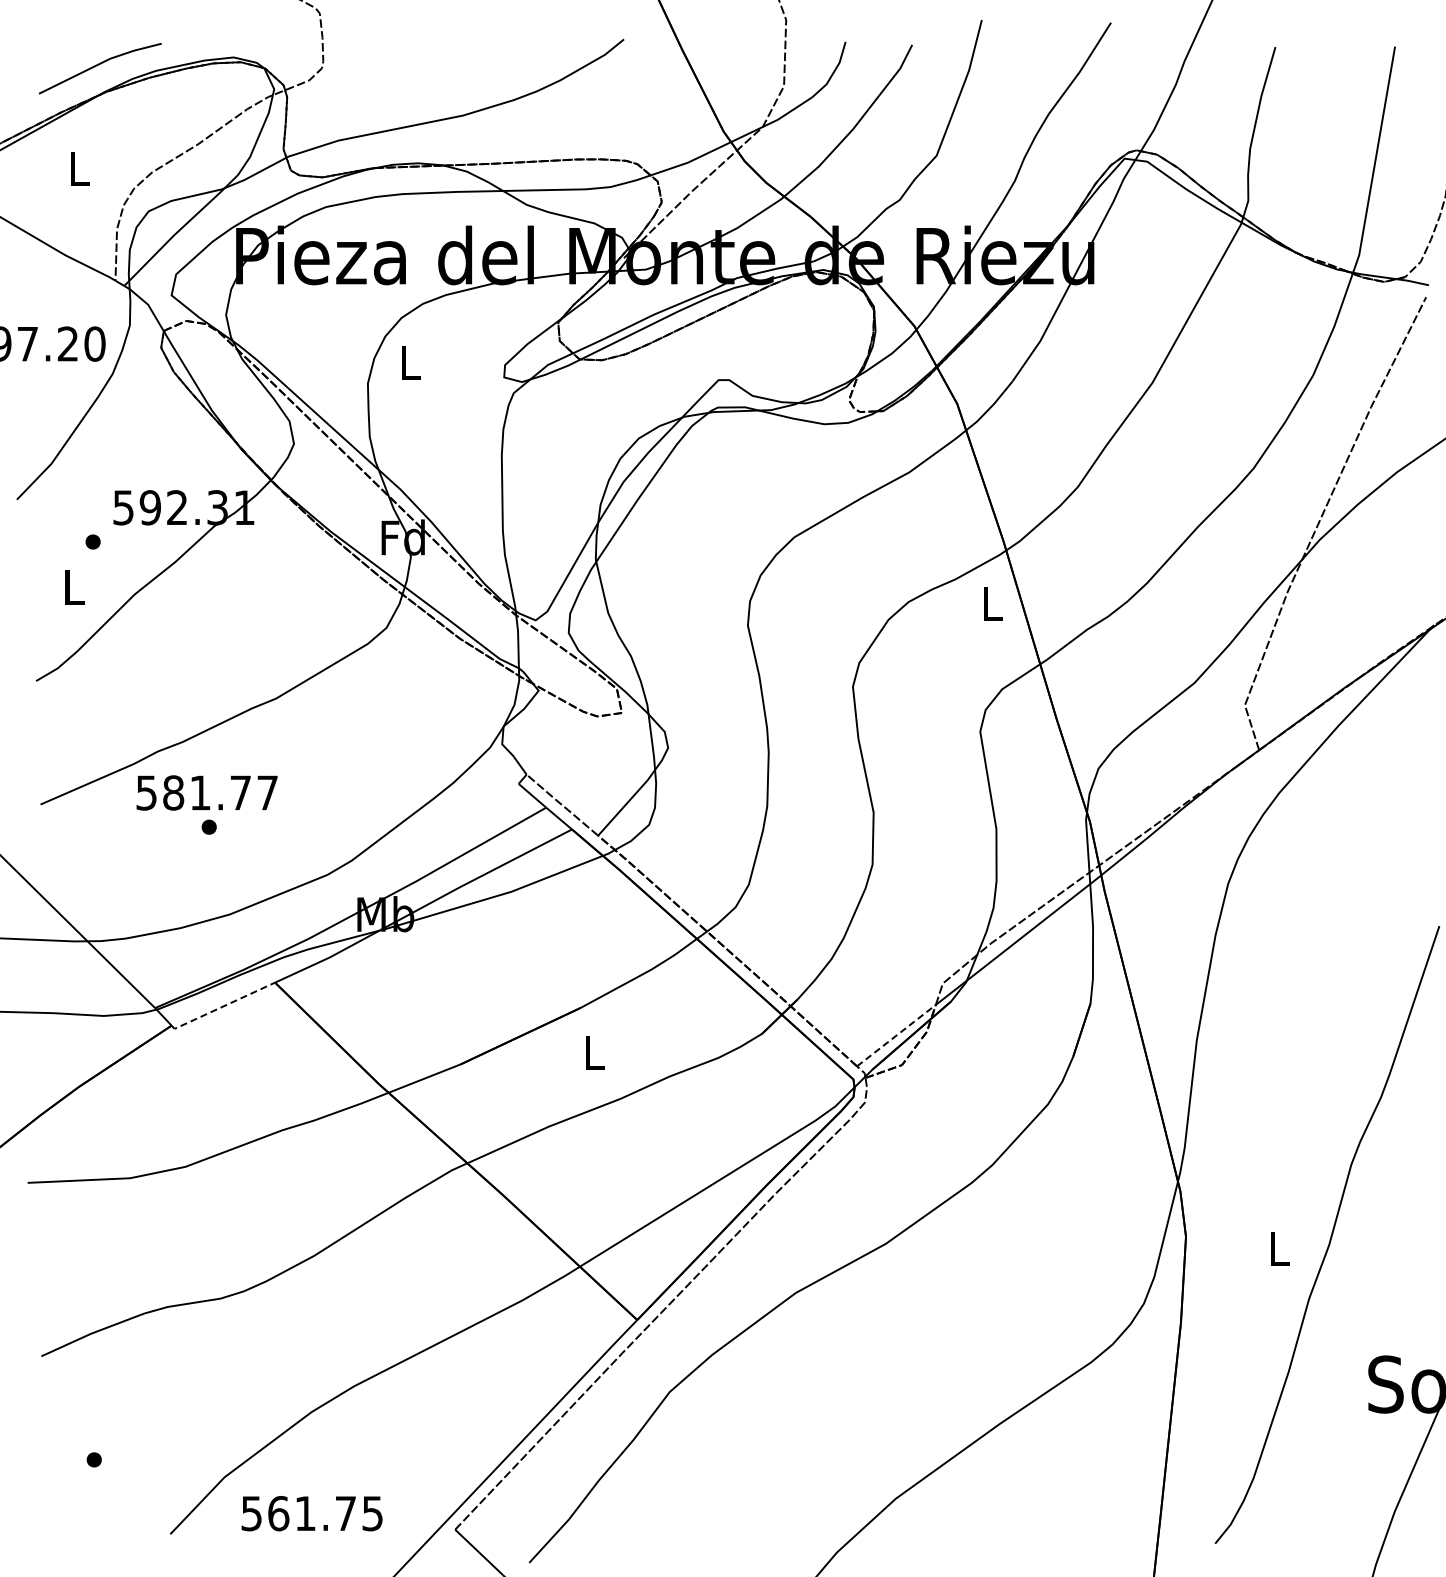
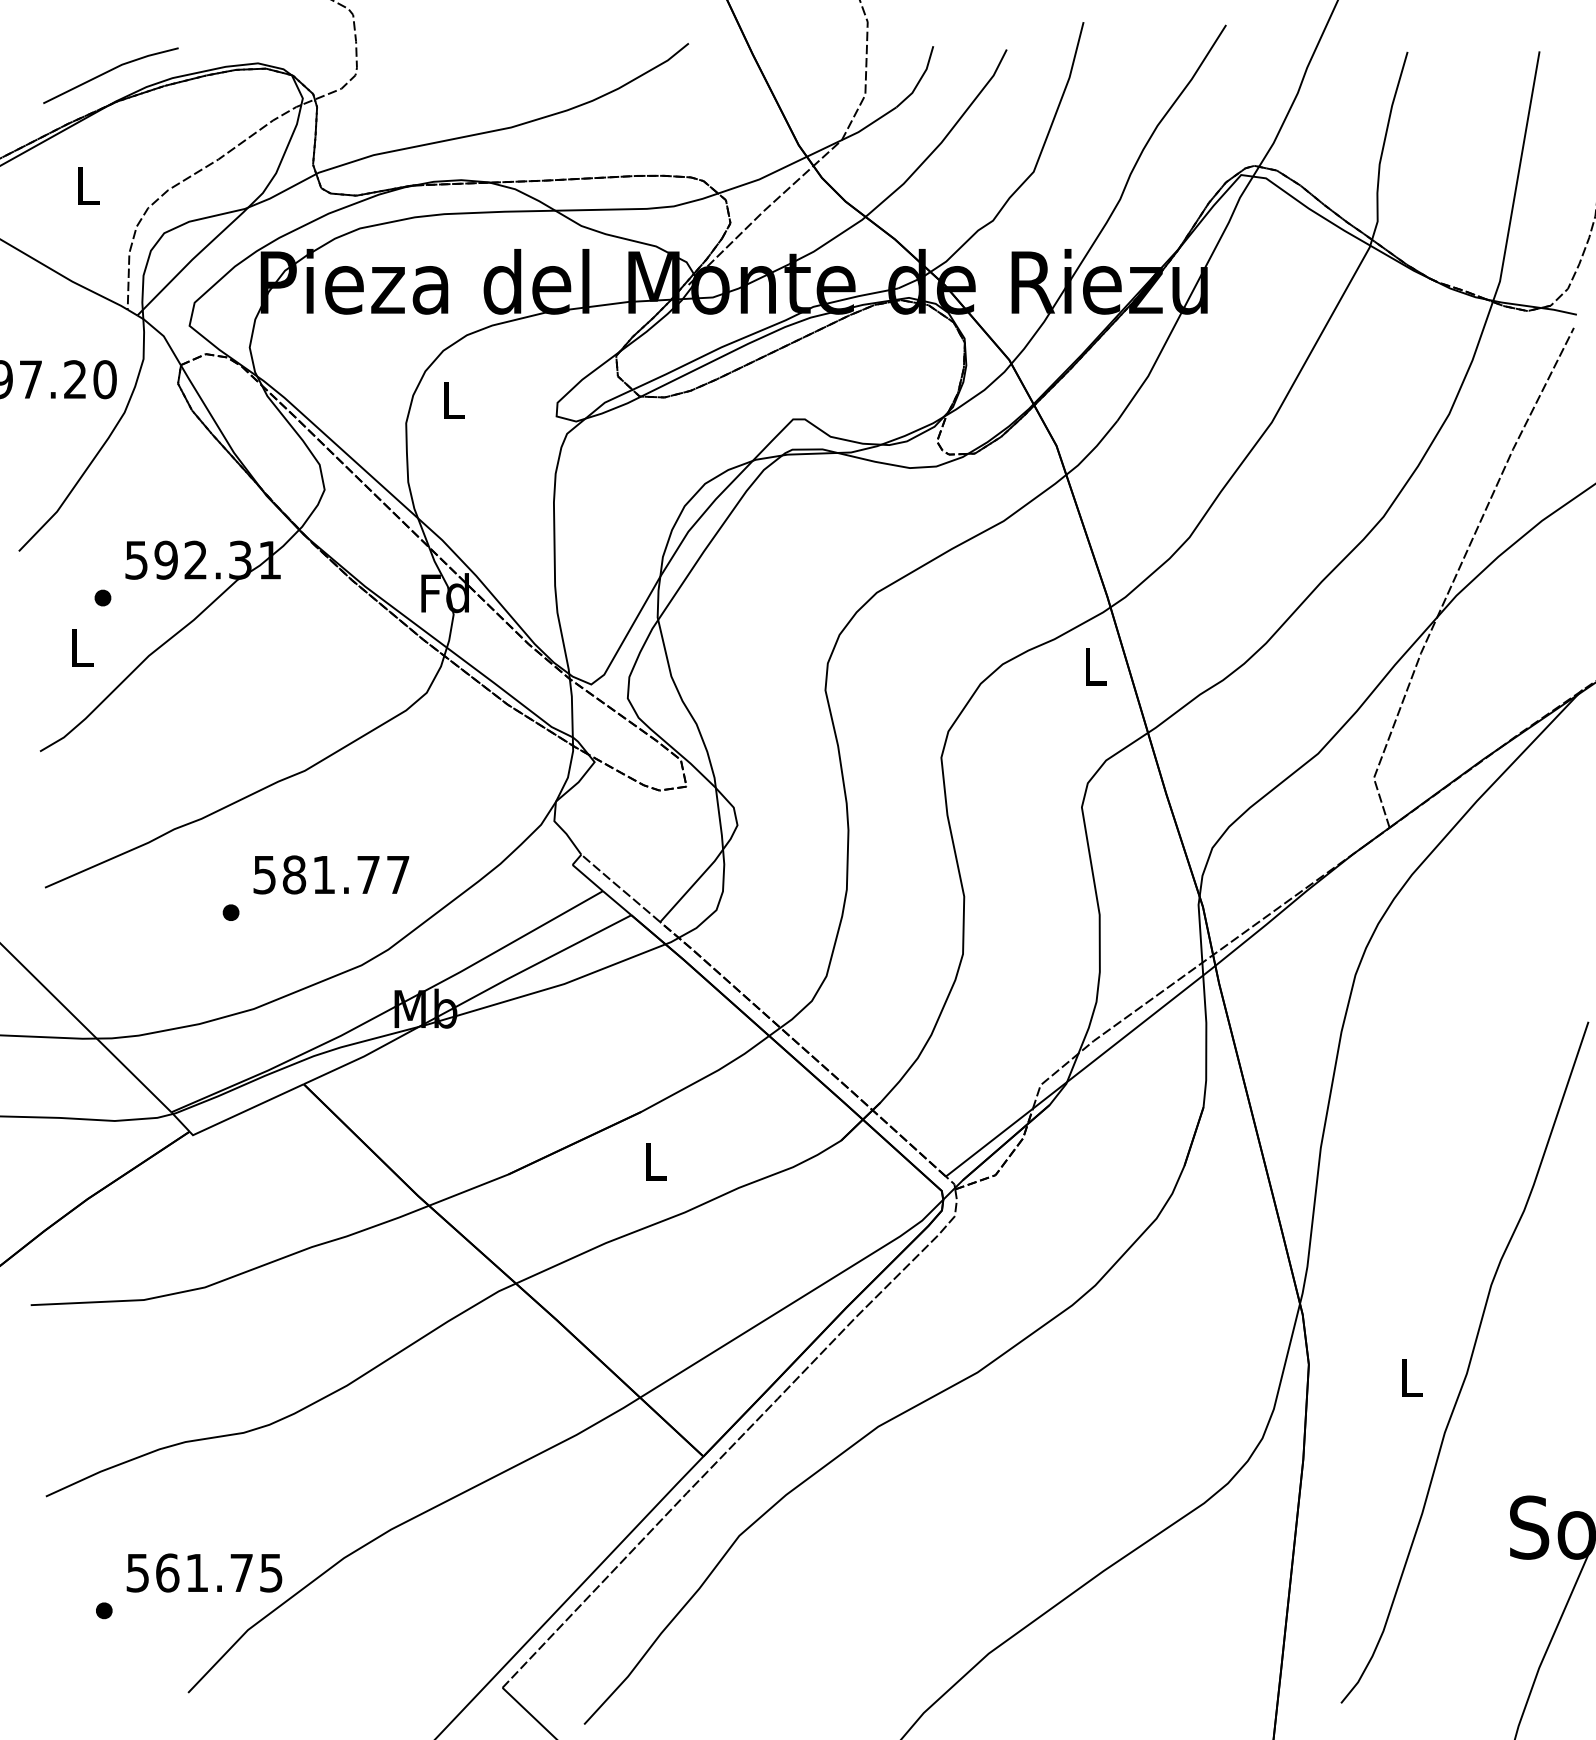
text: (206, 792) -> (330, 874), moved
line: (222, 1006) -> (245, 1110), dashed -> solid
line: (896, 1035) -> (989, 1142), dashed -> solid
text: (311, 1513) -> (203, 1572), moved

